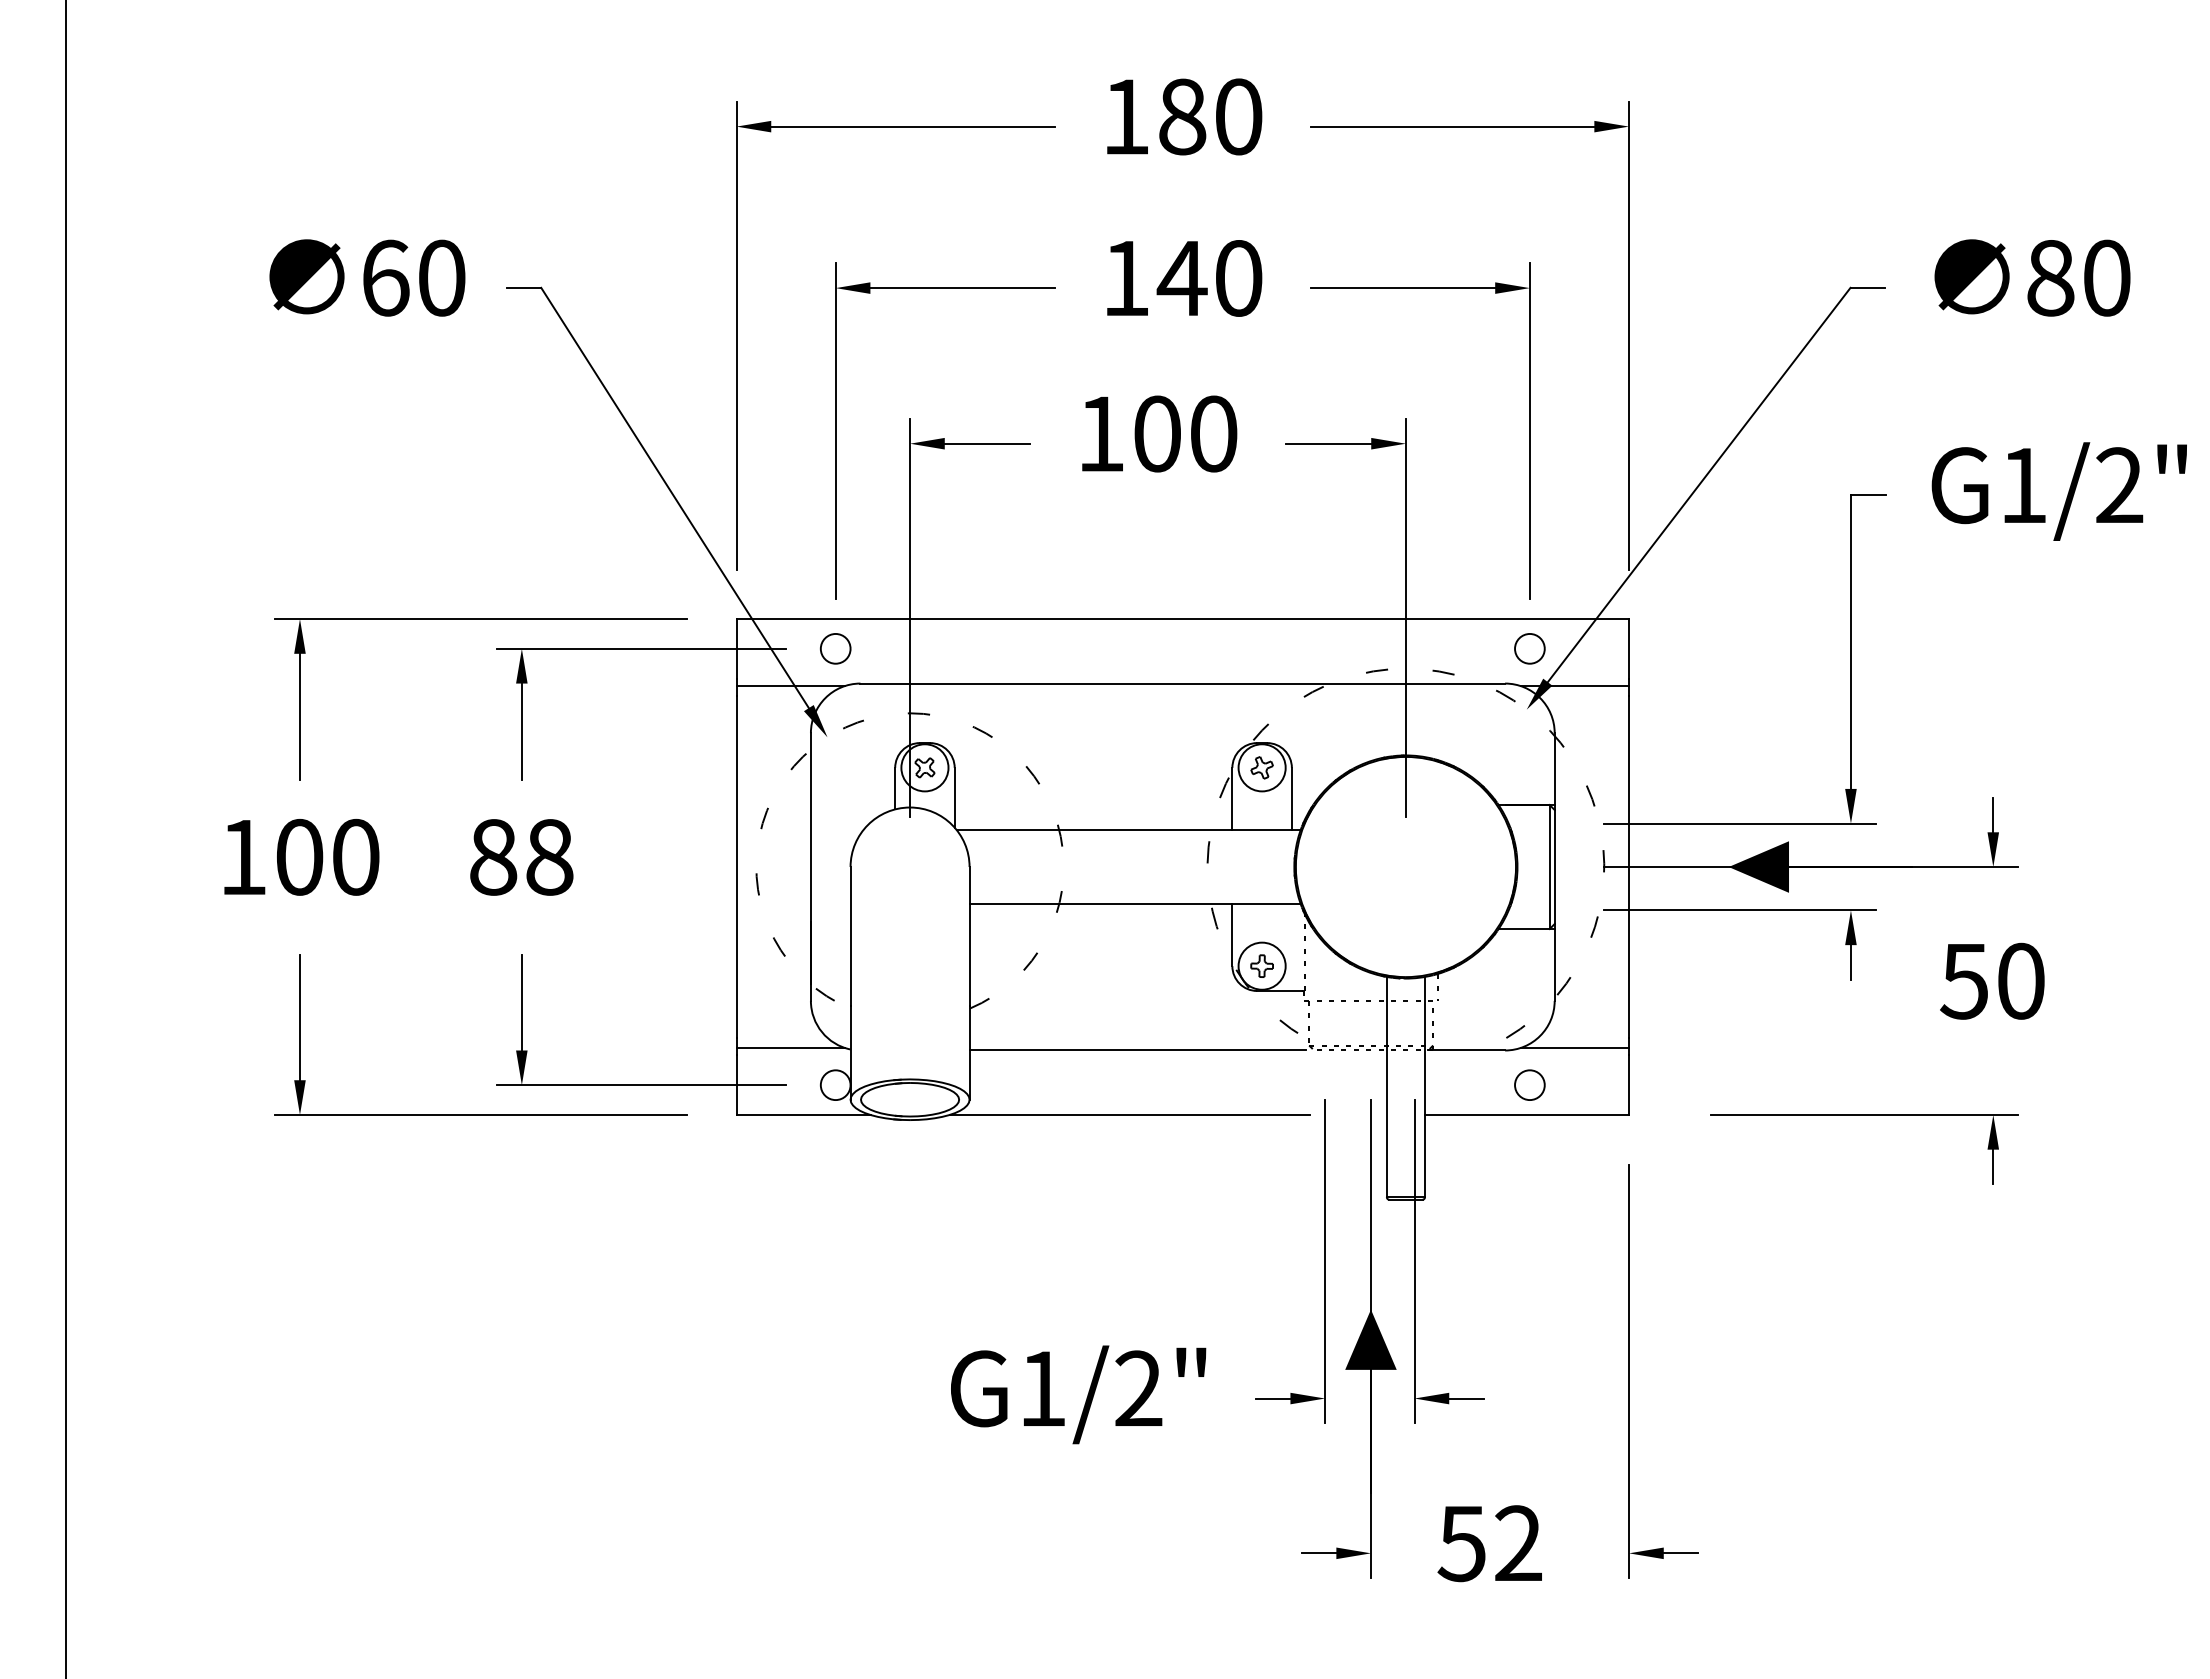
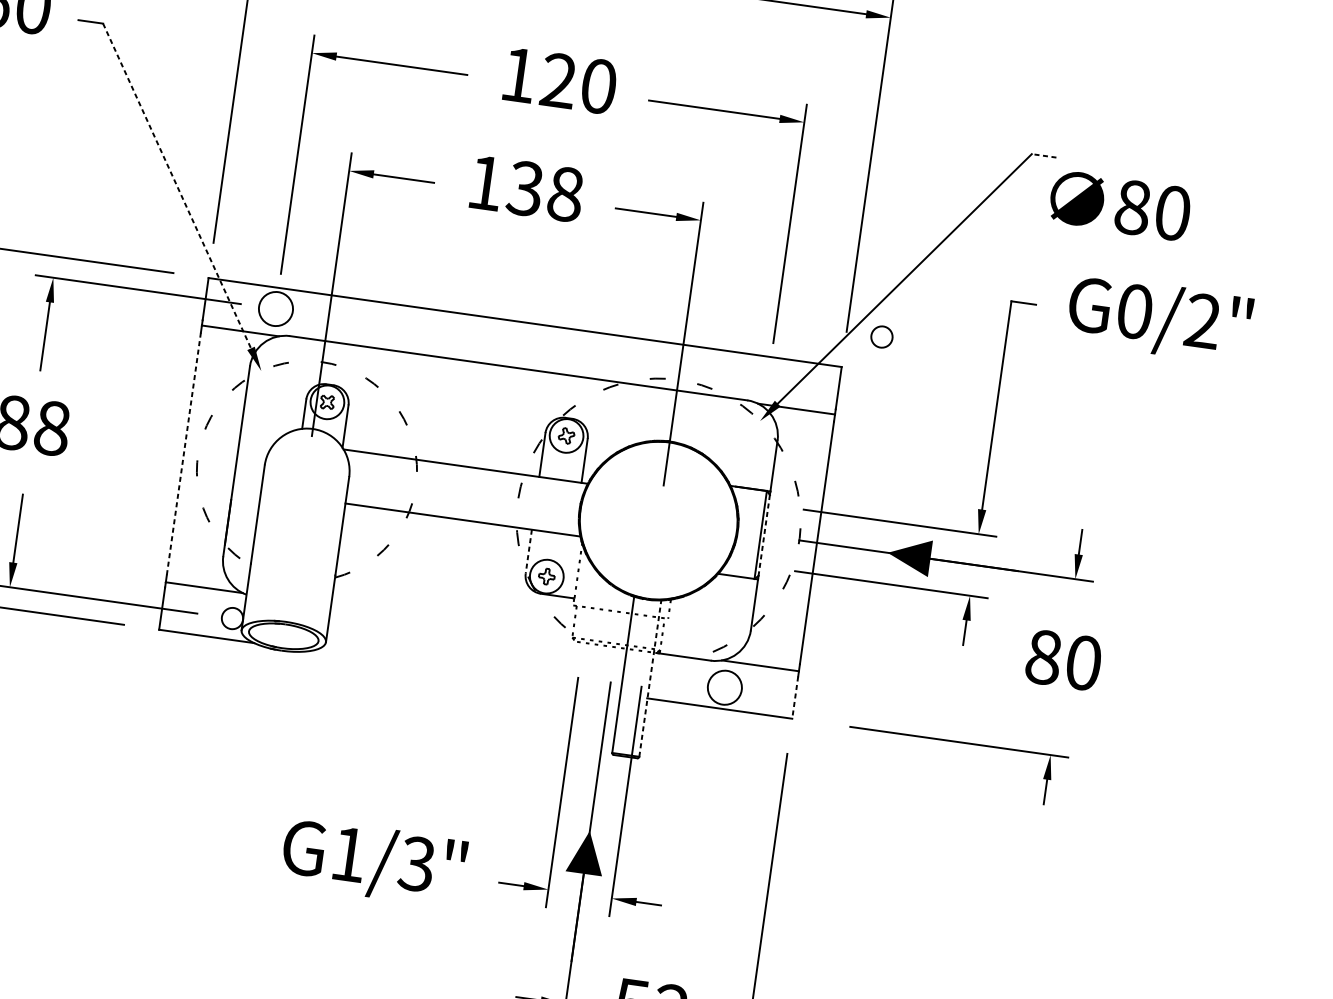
text: (1181, 277) -> (558, 80), 140 -> 120
text: (2032, 277) -> (1120, 205), moved
line: (1867, 287) -> (1043, 155), solid -> dashed
text: (1184, 433) -> (544, 191), 100 -> 138
text: (2023, 485) -> (1134, 311), G1/2" -> G0/2"
line: (675, 498) -> (177, 186), solid -> dashed
circle: (835, 648) -> (275, 308), size x1.6
circle: (1529, 648) -> (881, 336), moved
line: (736, 867) -> (183, 454), solid -> dashed
line: (1554, 867) -> (764, 535), solid -> dashed
line: (1232, 935) -> (528, 551), solid -> dashed
text: (1964, 981) -> (1043, 657), 50 -> 80
line: (1137, 1050) -> (450, 624), removed
circle: (1529, 1085) -> (724, 687), size x1.6
line: (1629, 1085) -> (795, 697), solid -> dashed
line: (1425, 1086) -> (650, 678), solid -> dashed
line: (1129, 1114) -> (437, 668), removed
text: (1138, 1388) -> (417, 863), G1/2" -> G1/3"

